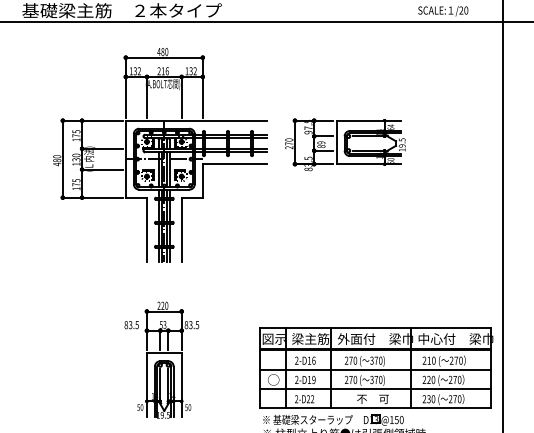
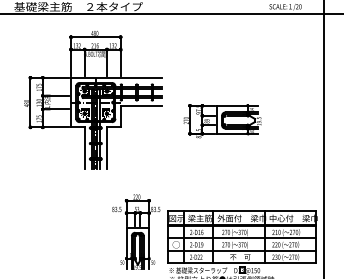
part: (345, 145) -> (222, 121), moved
part: (160, 155) -> (93, 100), moved
part: (162, 359) -> (136, 231), moved

